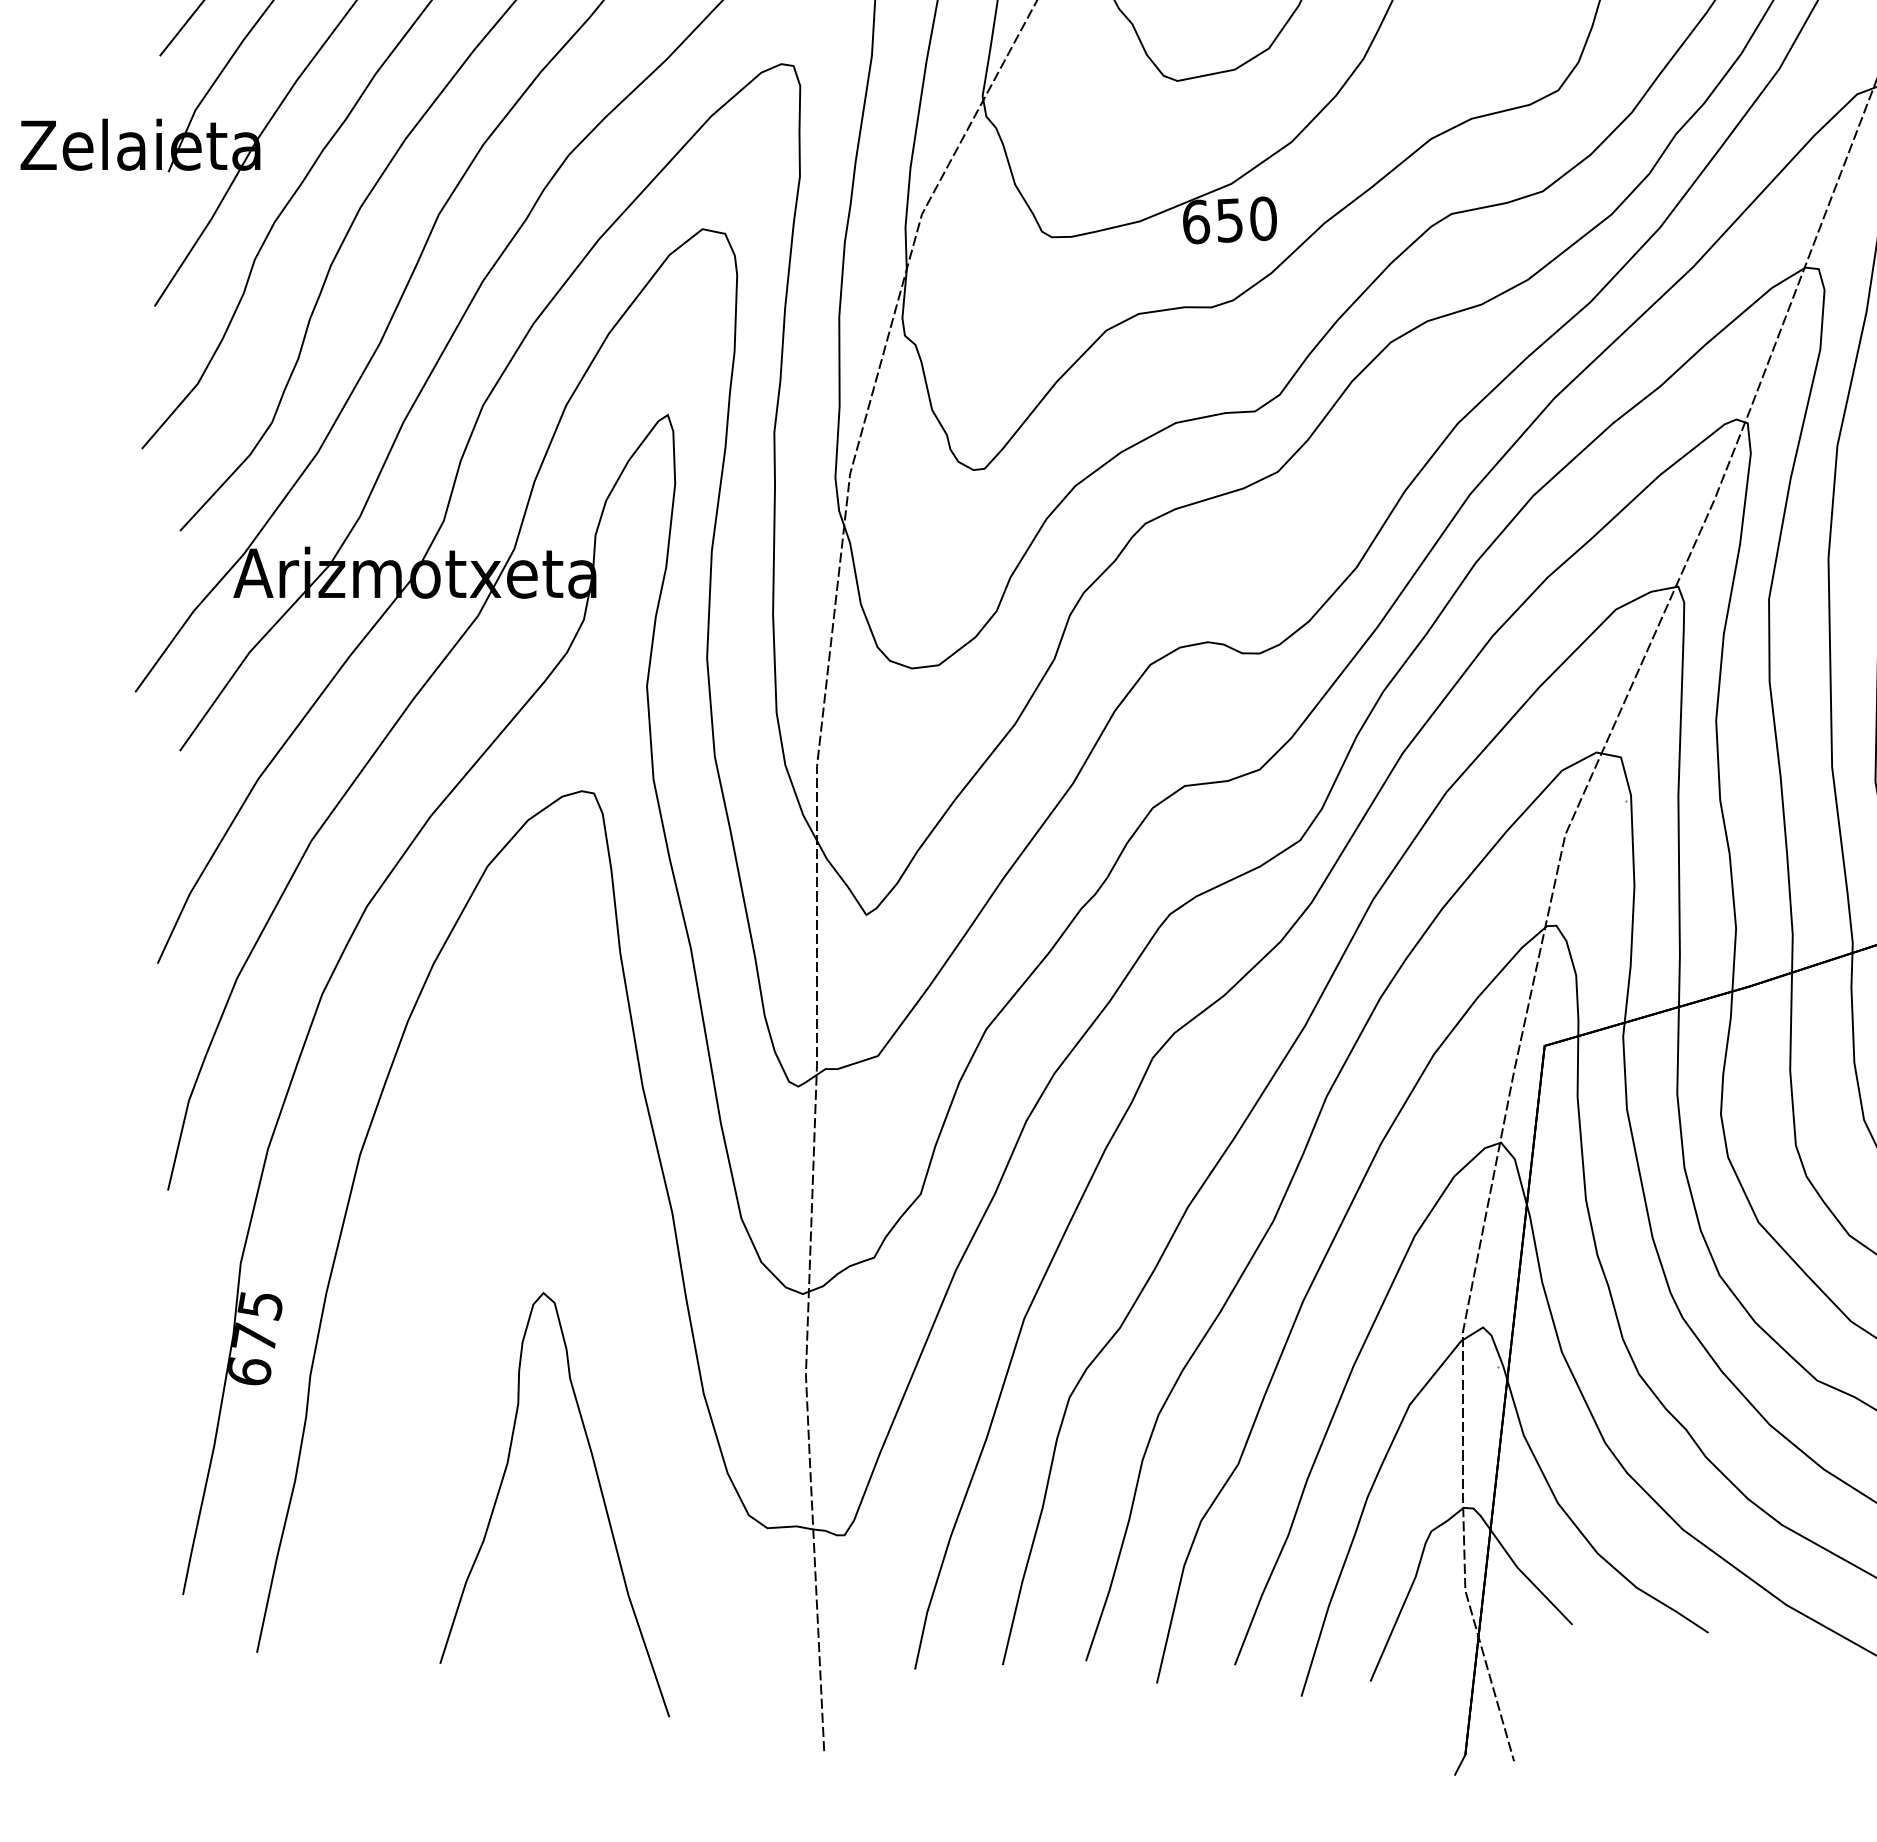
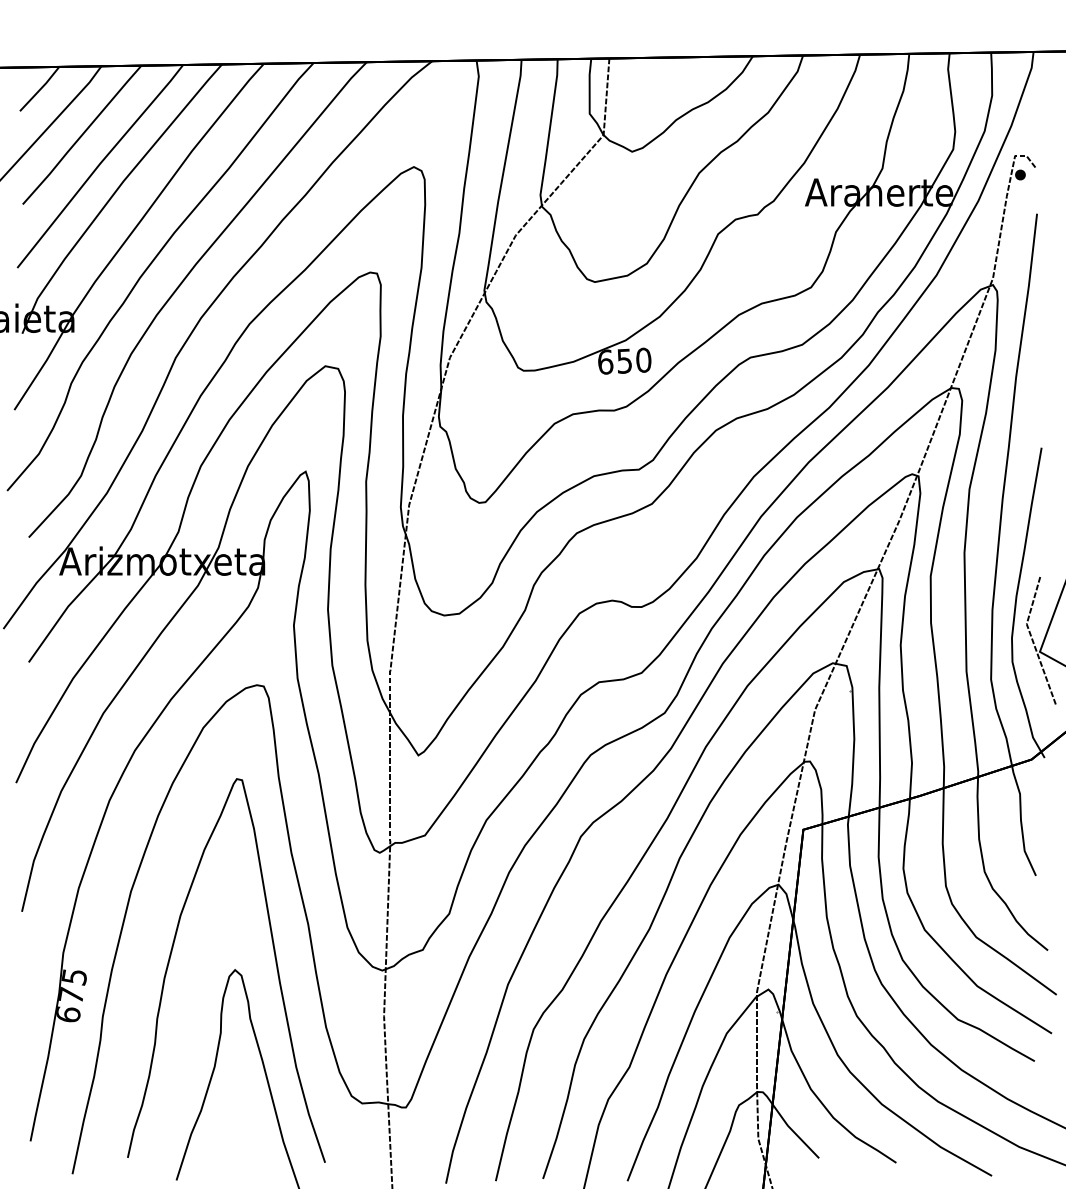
curve: (614, 1281) -> (275, 963), added

